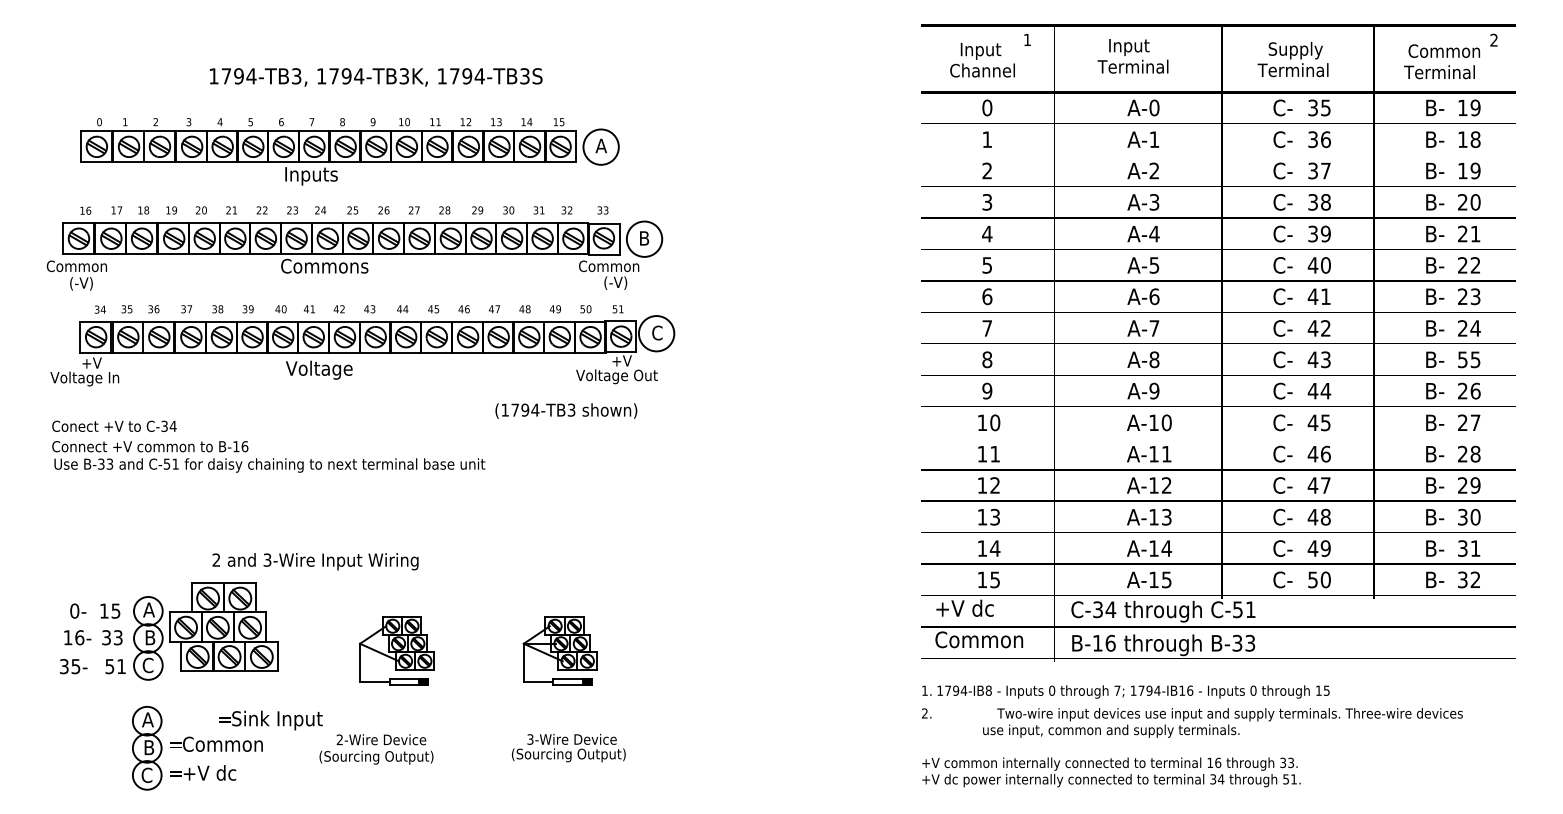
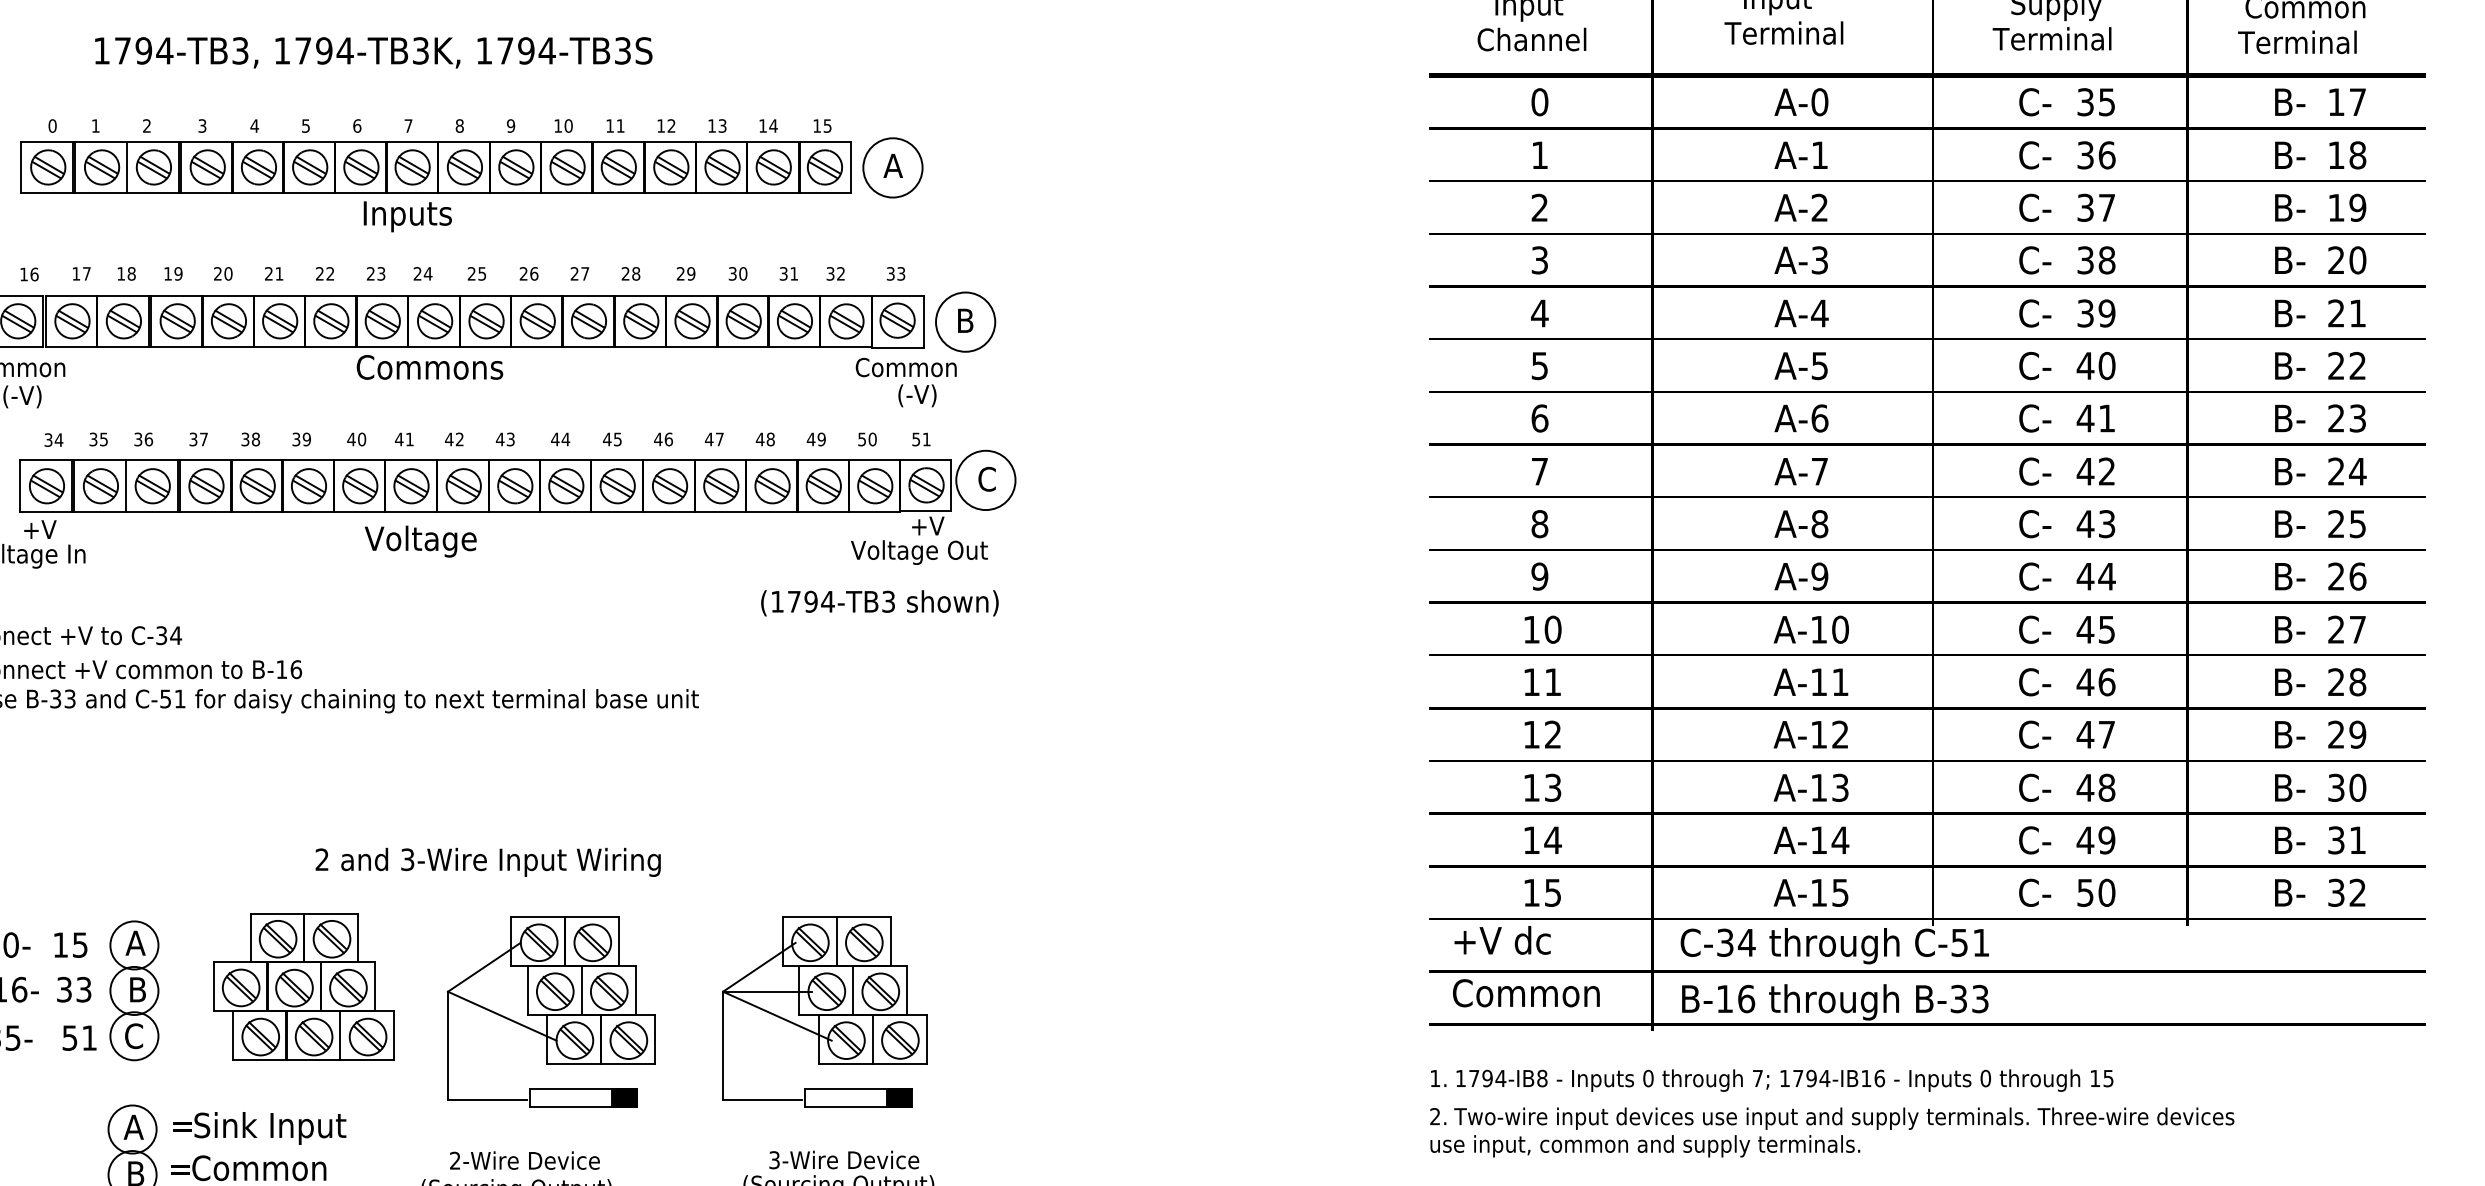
text: (376, 77) -> (374, 52), moved
text: (1475, 107) -> (2357, 101), 19 -> 17
fill: (1218, 154) -> (1927, 180), added
text: (1462, 359) -> (2335, 523), 55 -> 25
text: (566, 410) -> (880, 602), moved
fill: (1218, 437) -> (1927, 654), added
text: (315, 561) -> (488, 862), moved
part: (223, 626) -> (303, 985), moved
part: (396, 650) -> (550, 1011), size x1.67
part: (559, 650) -> (823, 1011), size x1.67
text: (270, 720) -> (258, 1128), moved
text: (1222, 722) -> (1831, 1131), moved

